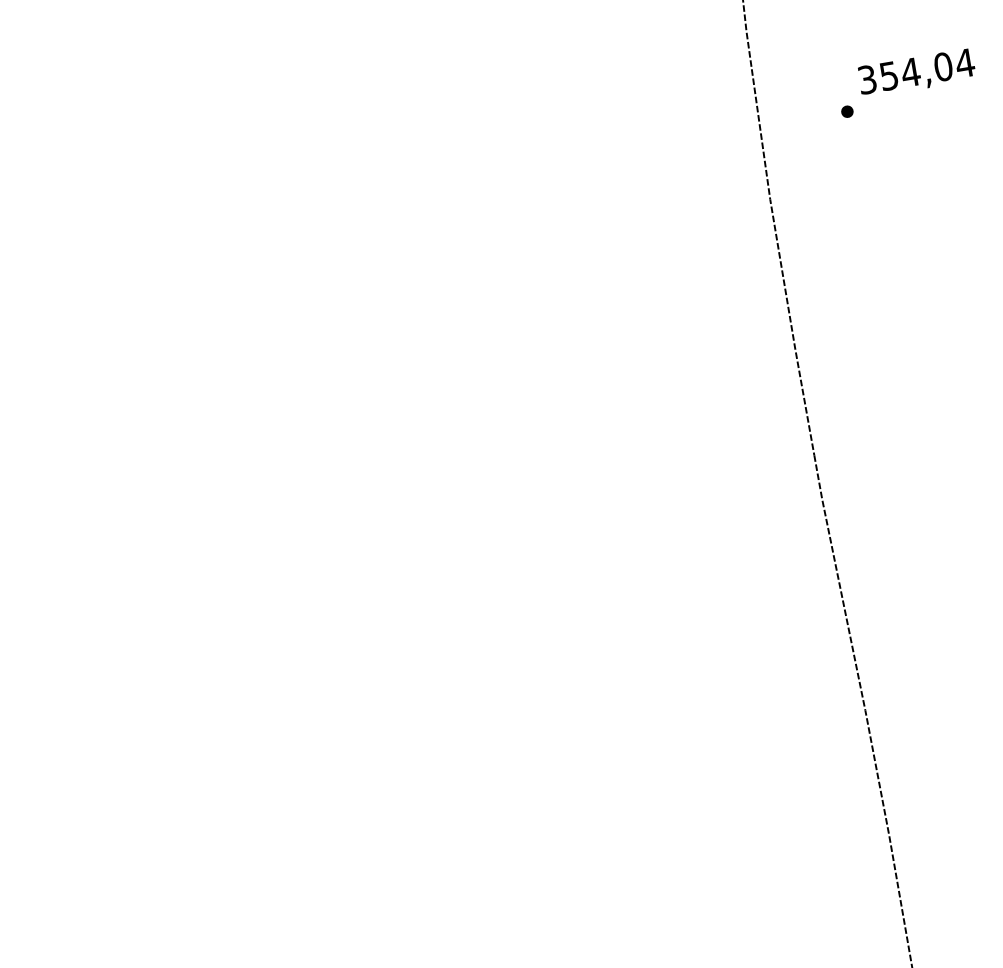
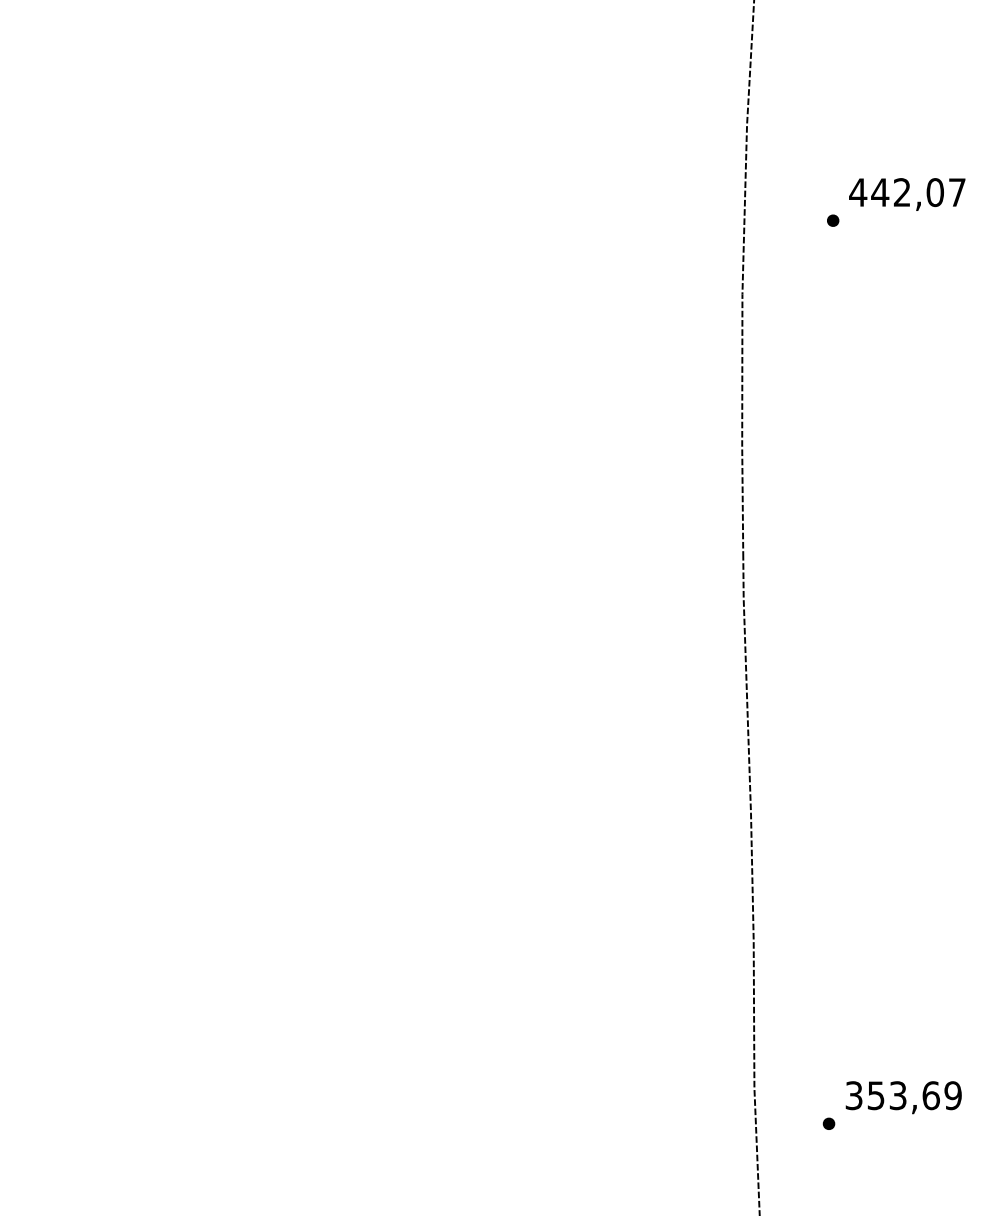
text: (915, 71) -> (907, 192), 354,04 -> 442,07

